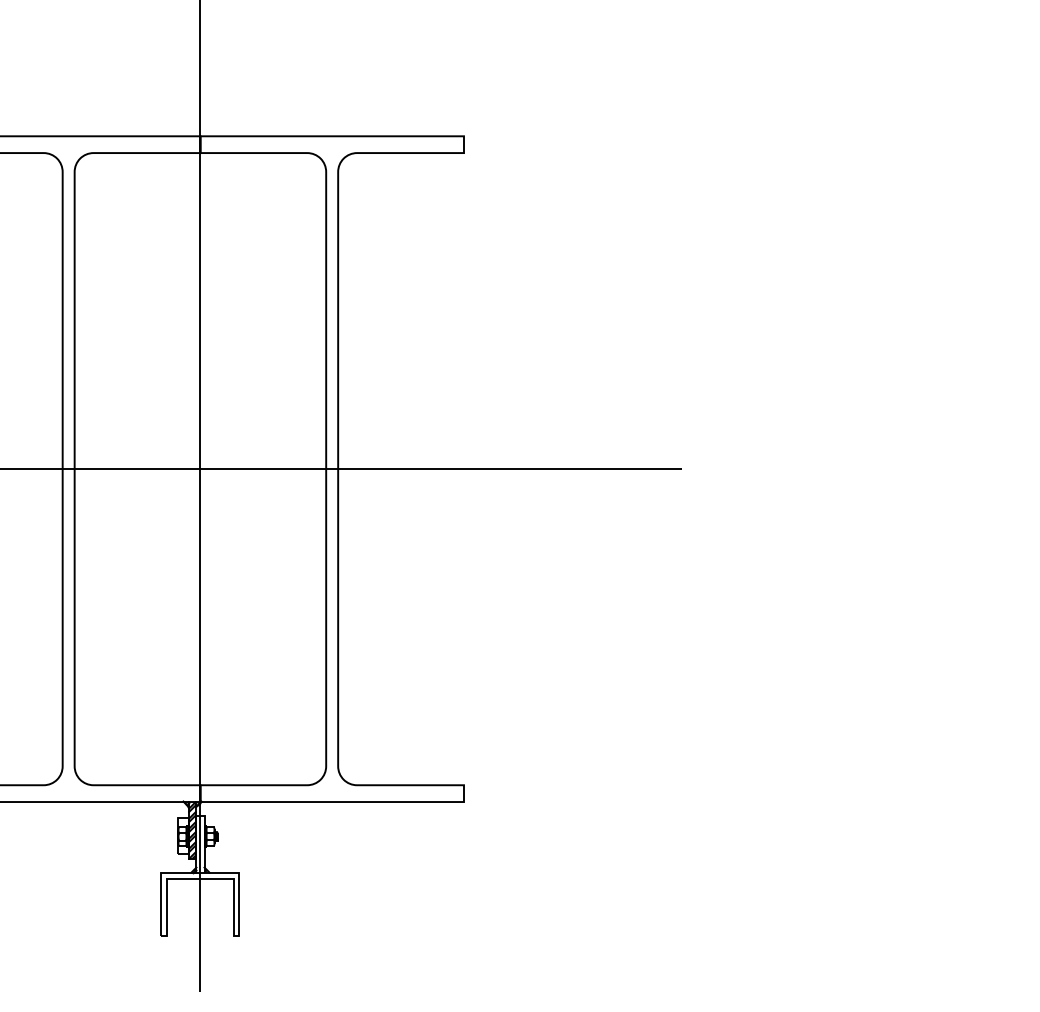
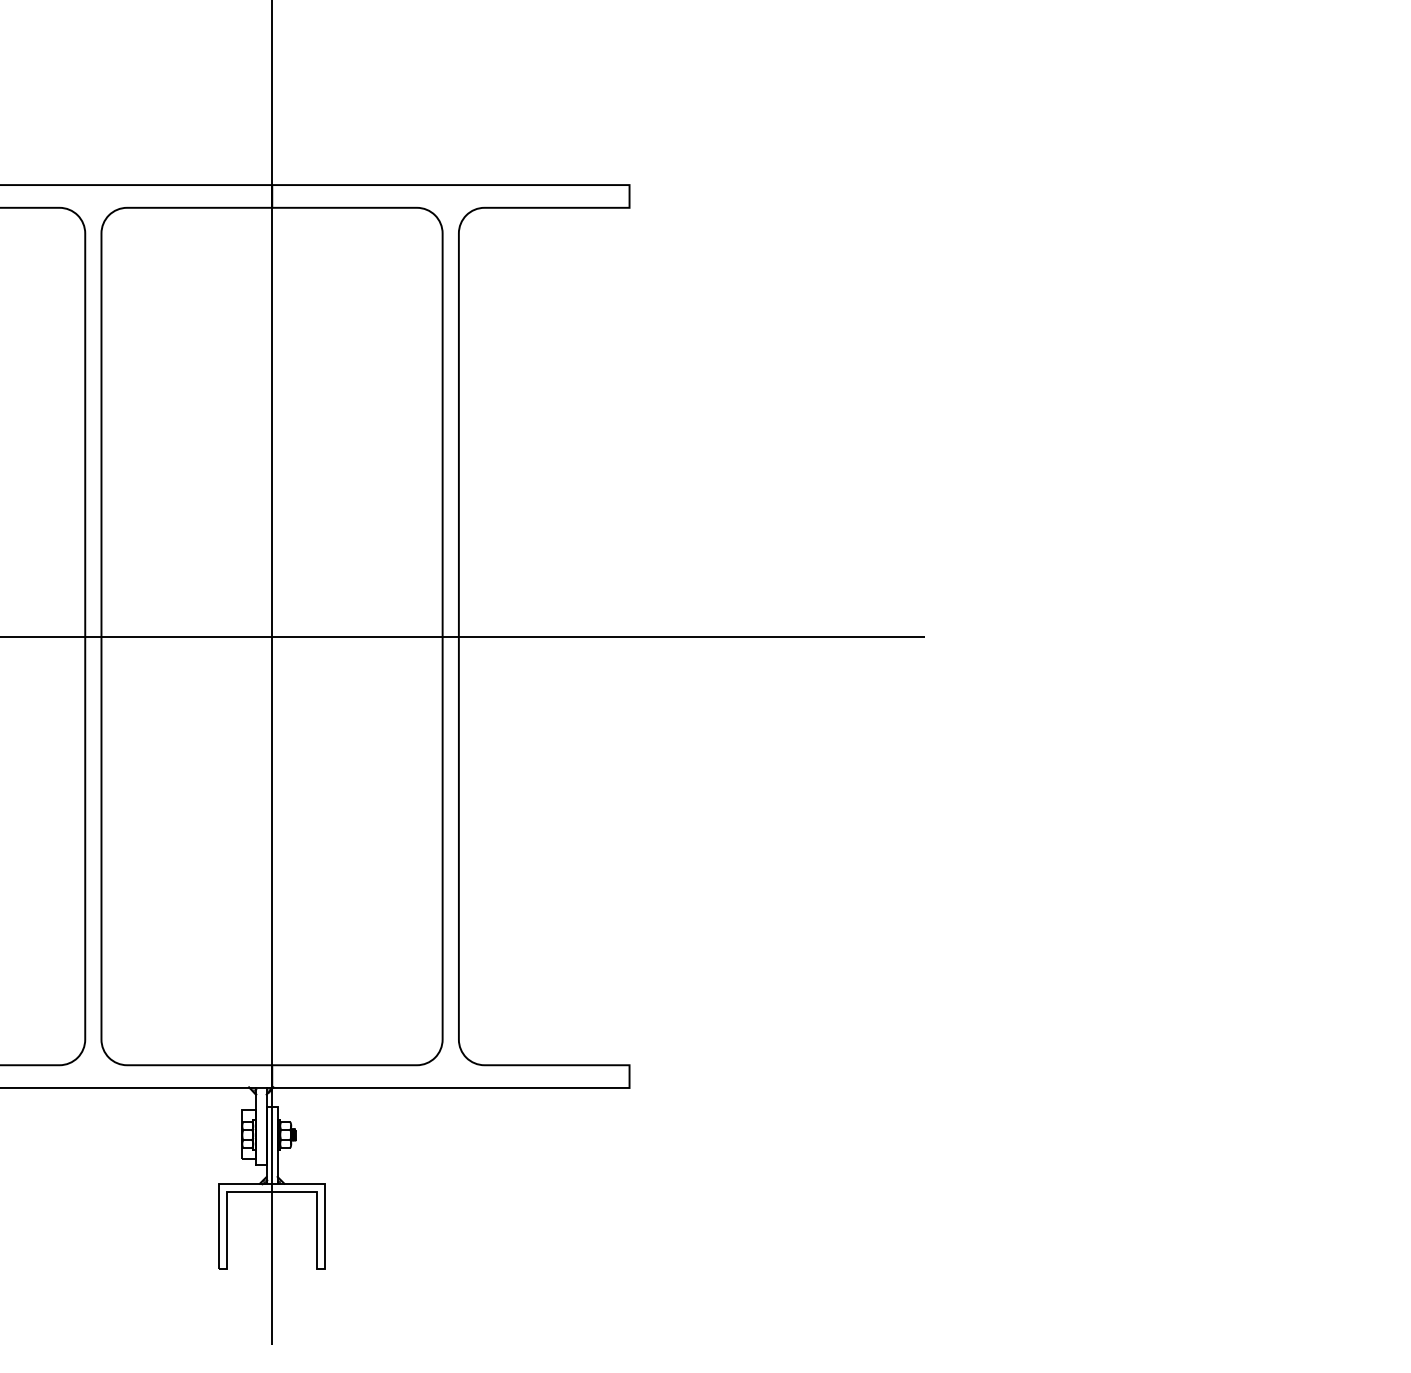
hatch: (191, 829) -> (260, 1125), removed

